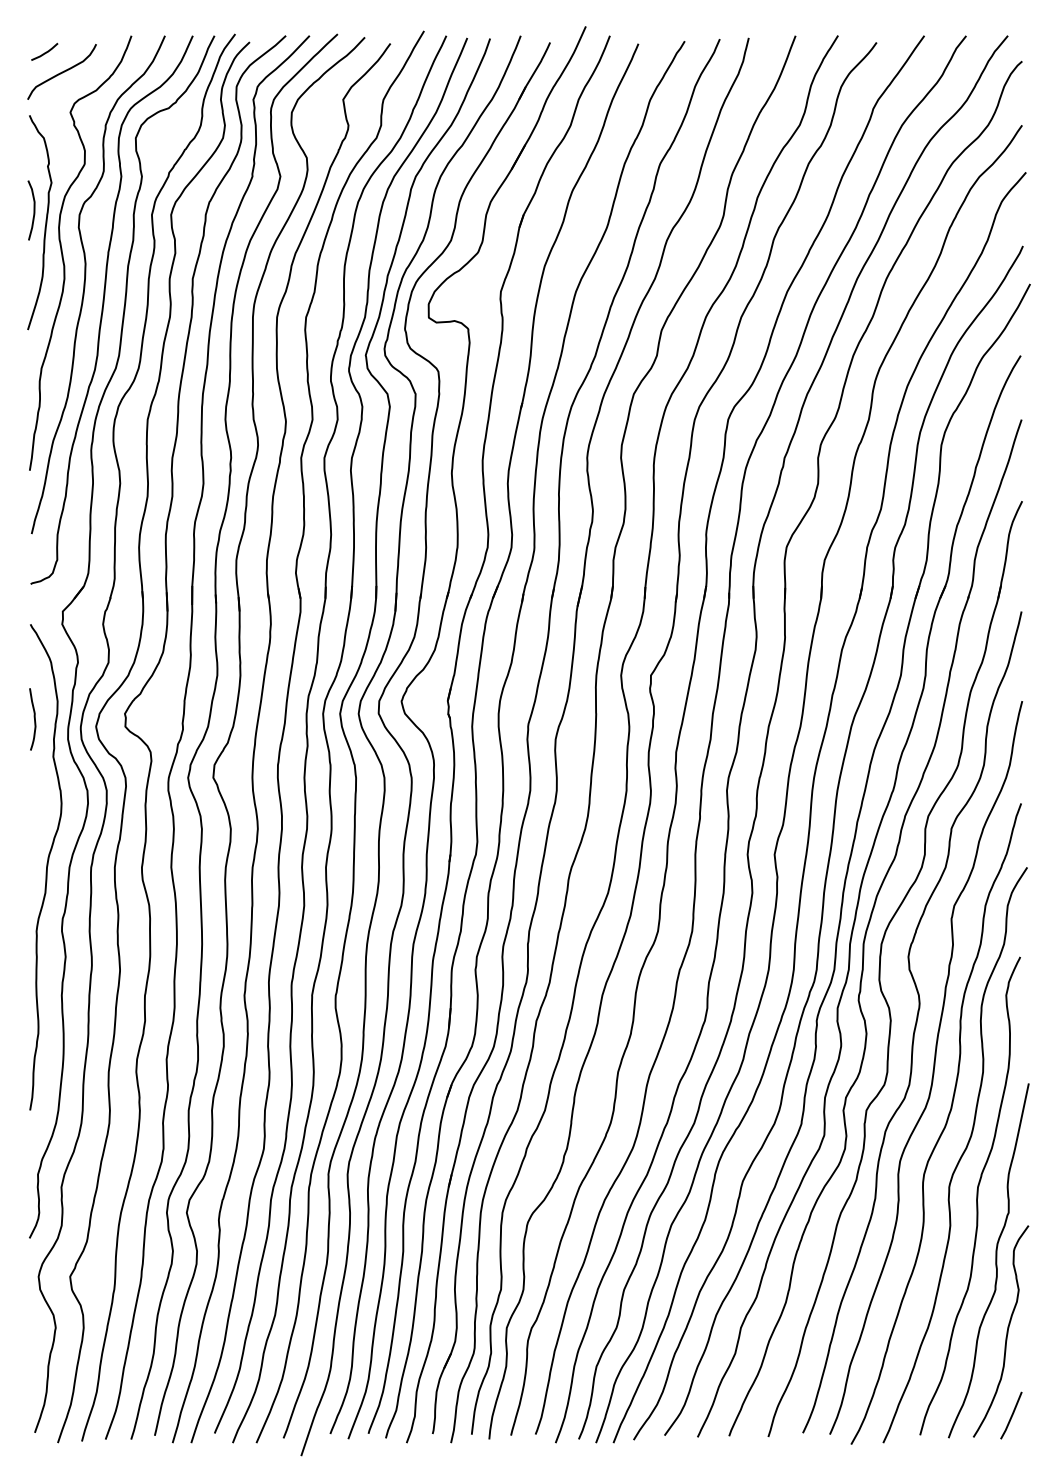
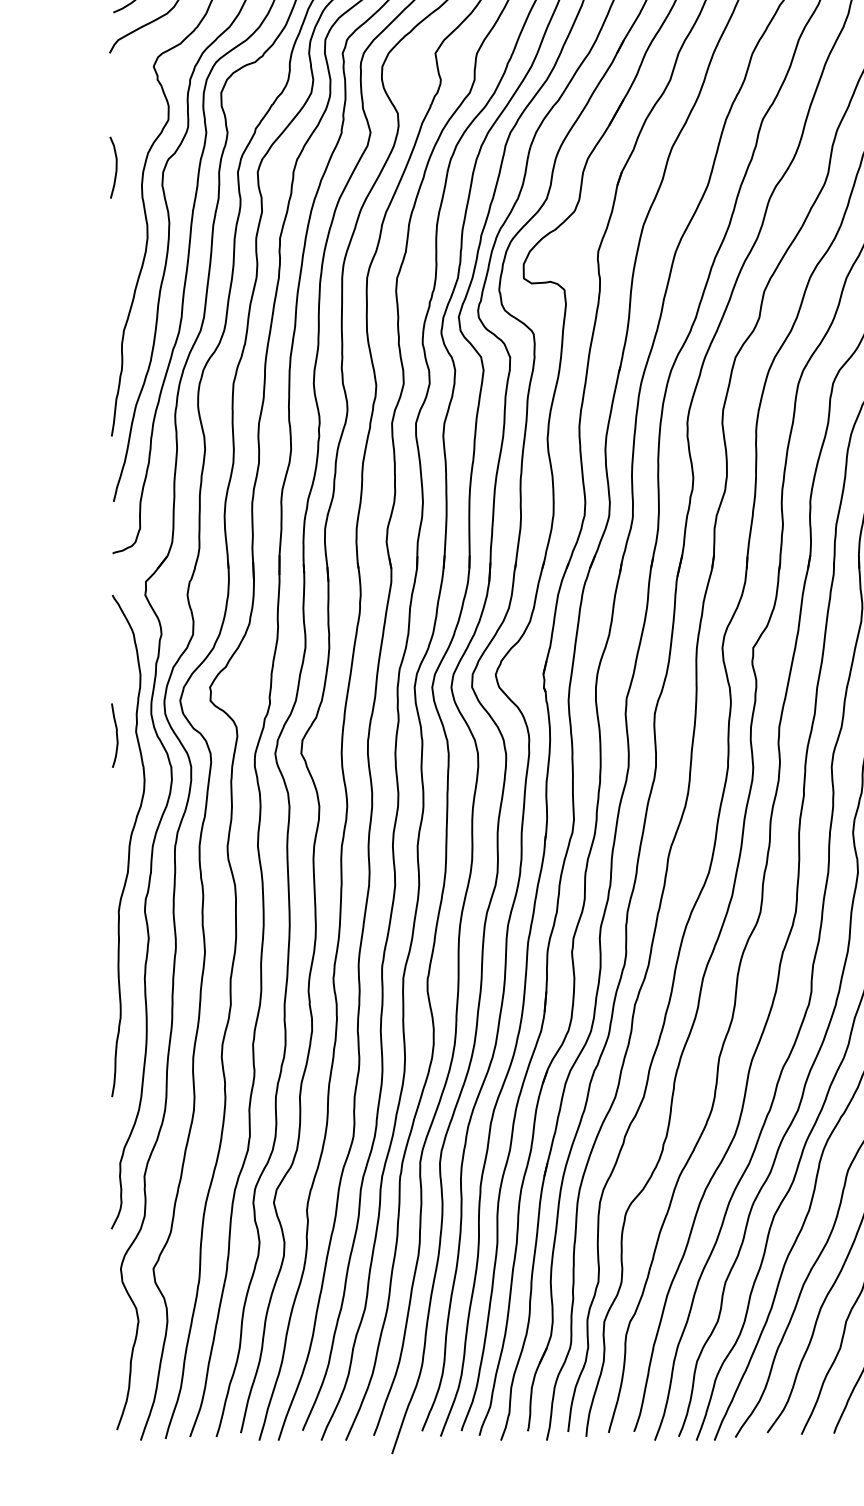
curve: (45, 222) -> (127, 180), removed
curve: (34, 719) -> (116, 735), moved

